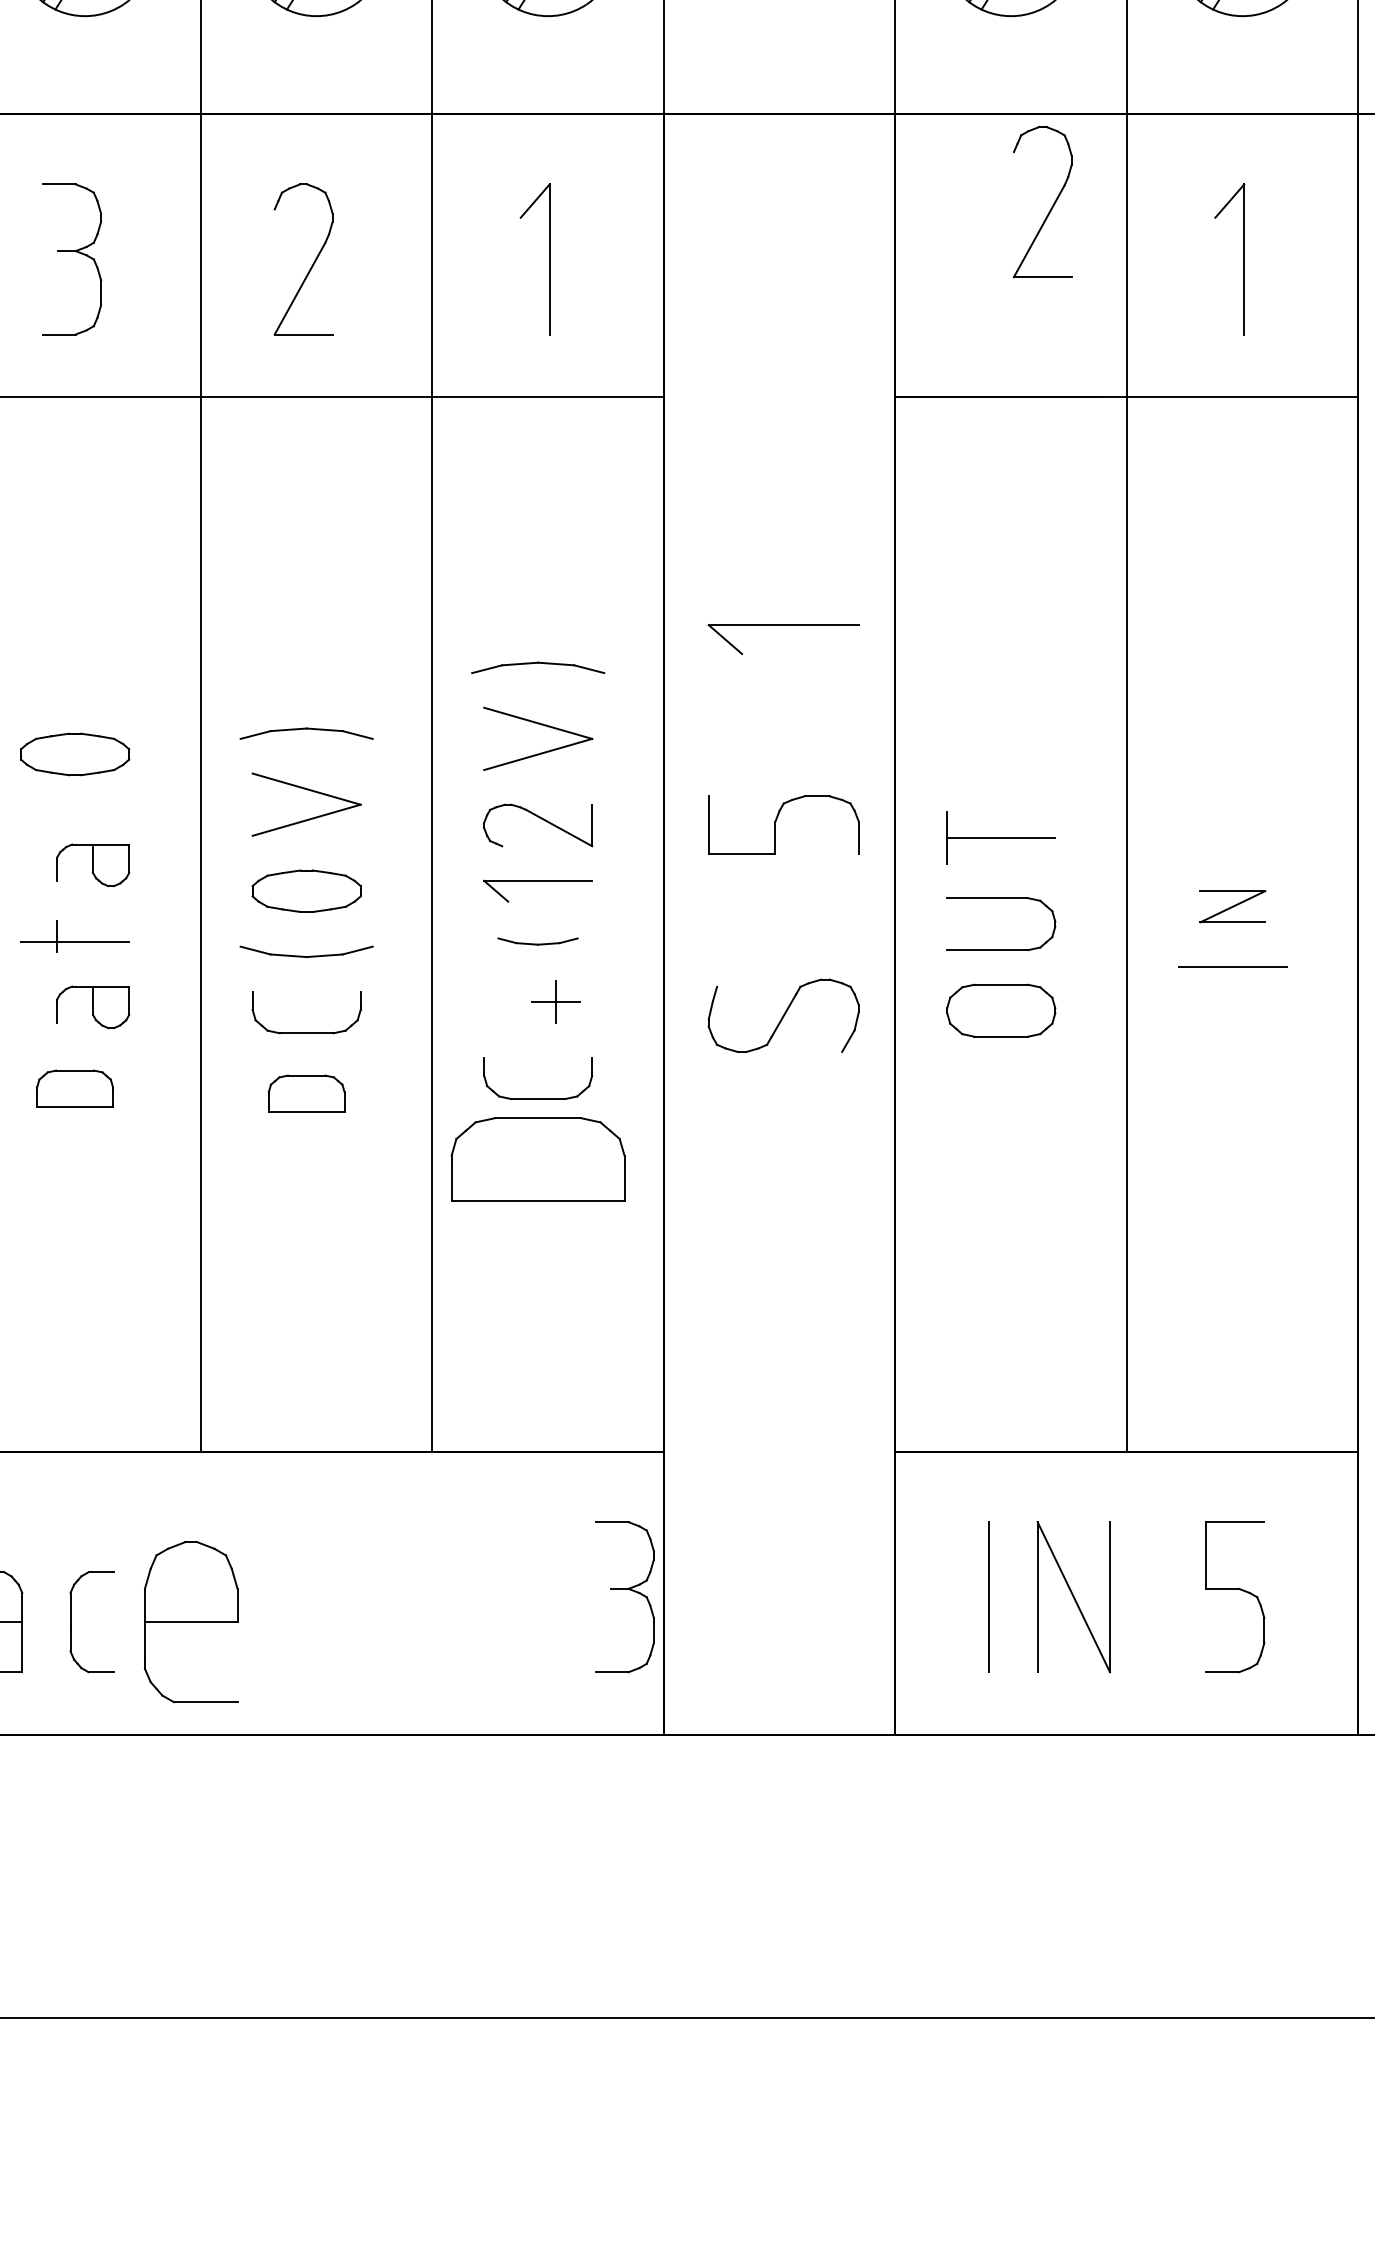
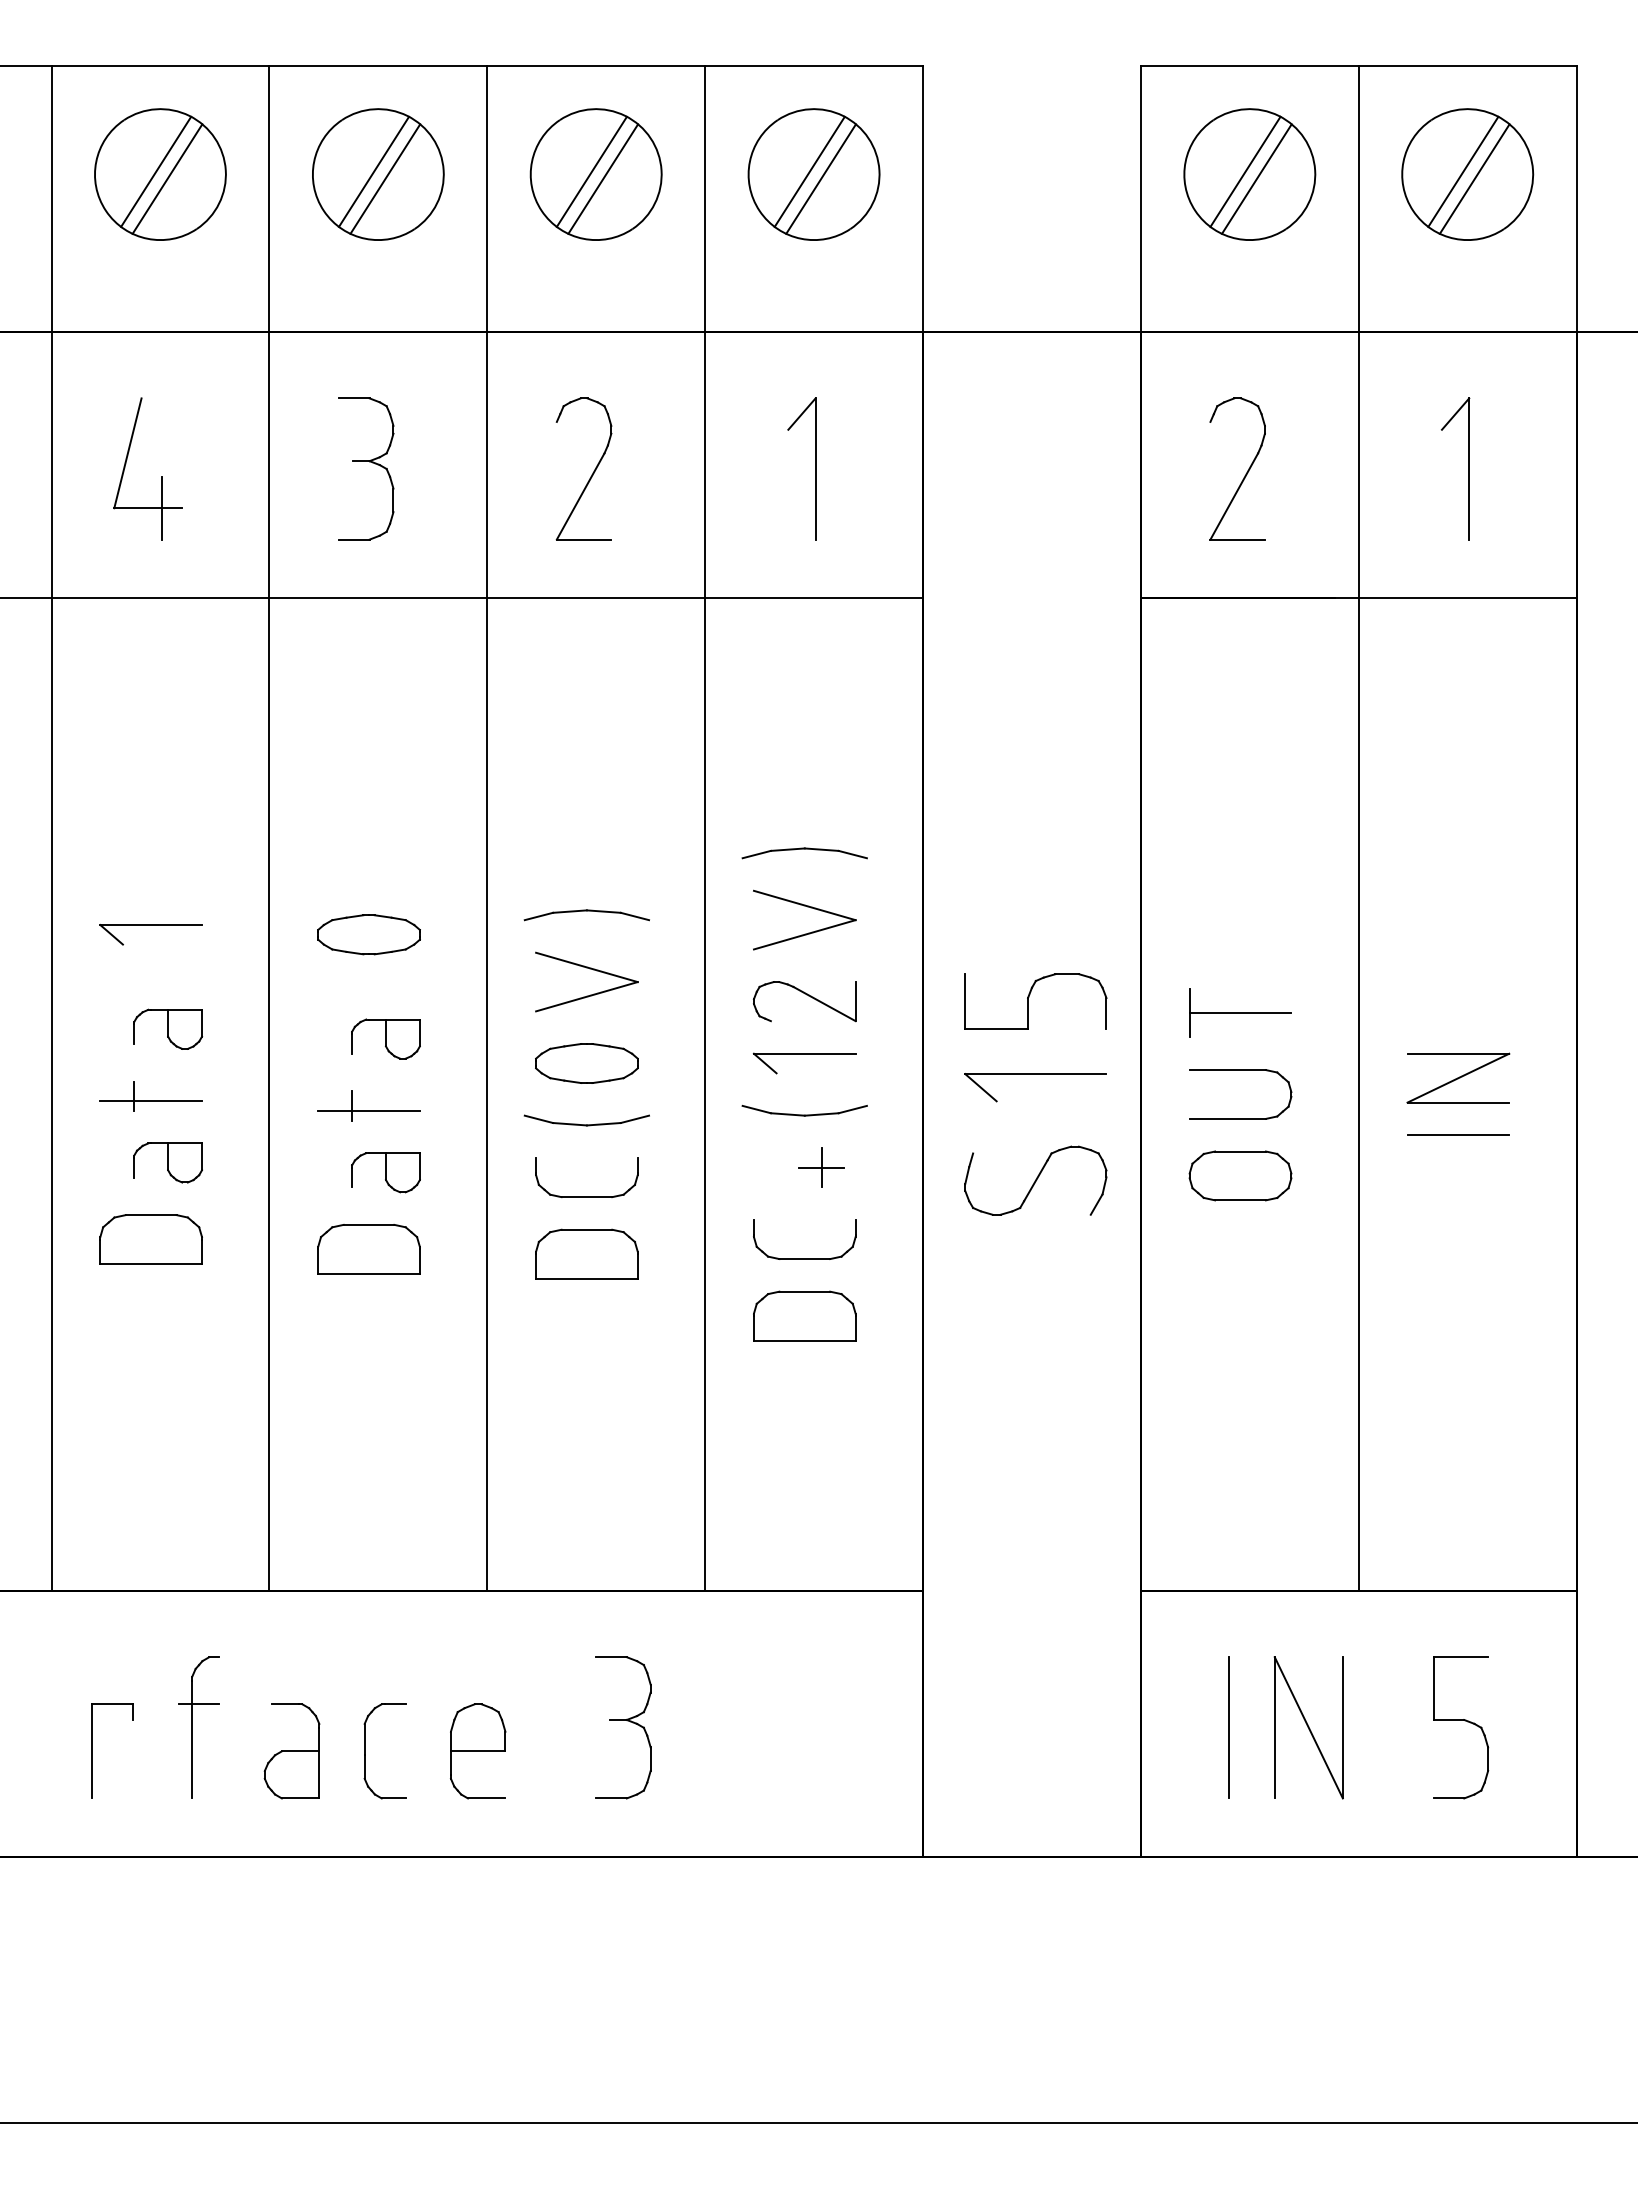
part: (1051, 206) -> (1245, 473), moved
part: (783, 625) -> (1035, 1074), moved
part: (1232, 906) -> (1458, 1077), size x1.67
part: (537, 941) -> (804, 1110), size x1.67
part: (74, 1088) -> (368, 1249), size x1.43
part: (306, 1093) -> (586, 1253), size x1.43
part: (537, 1159) -> (804, 1315), size x0.62
part: (625, 1589) -> (623, 1720), moved
part: (190, 1622) -> (477, 1751), size x0.62

